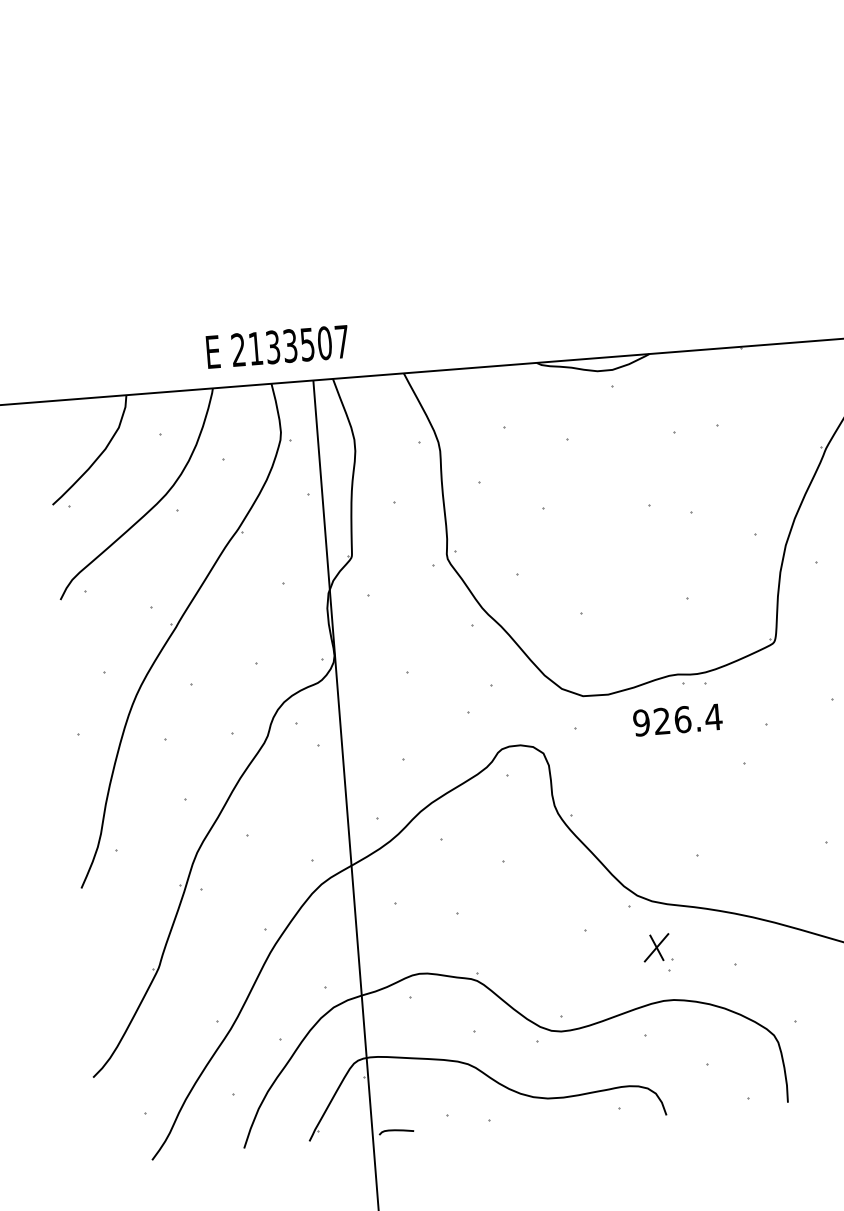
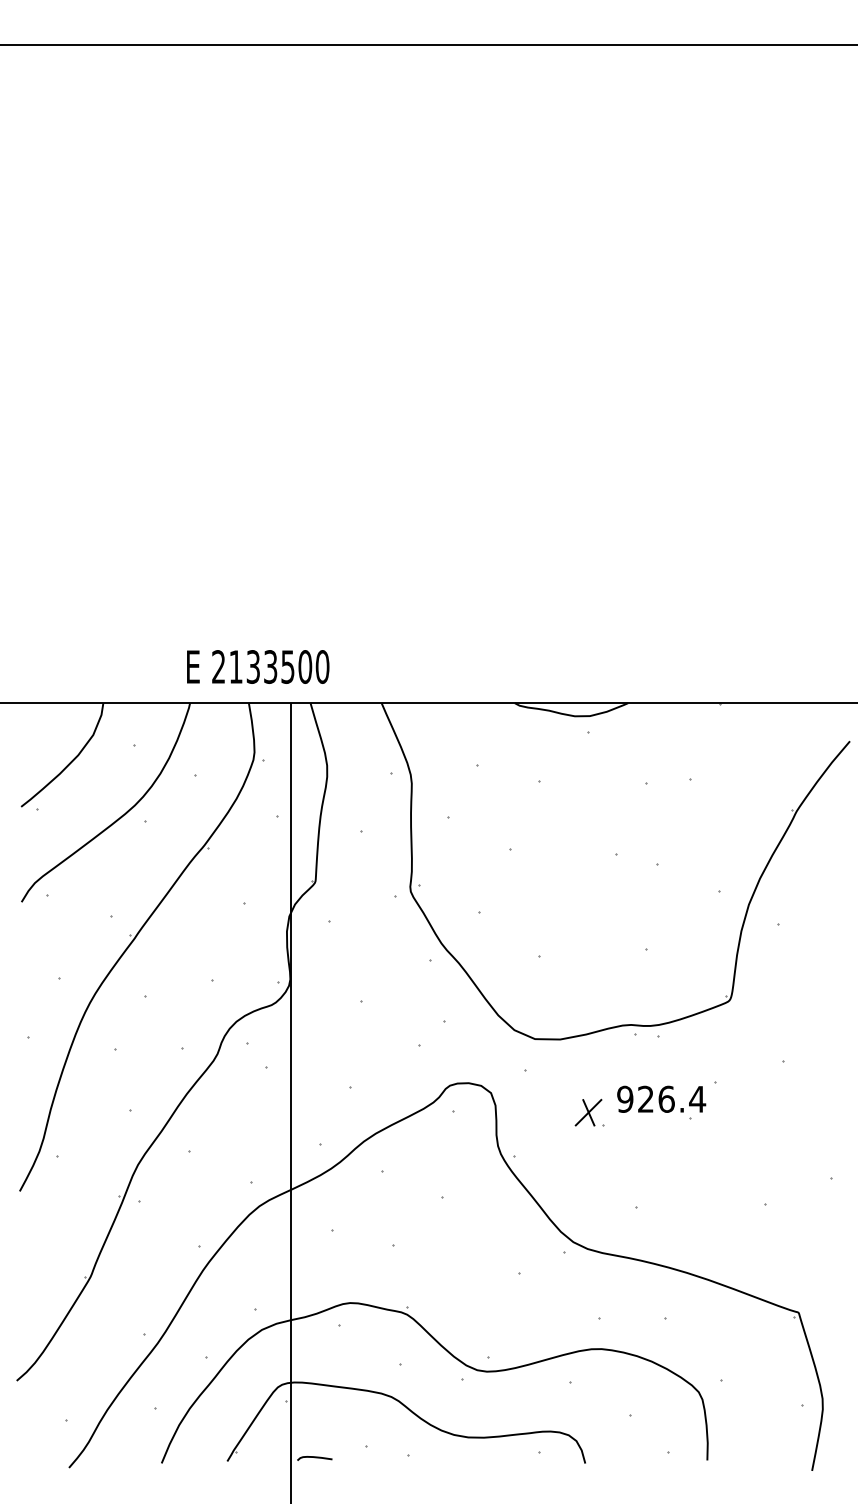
text: (341, 341) -> (322, 666), 2133507 -> 2133500
text: (677, 719) -> (661, 1098), moved
part: (657, 947) -> (589, 1112), moved

